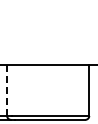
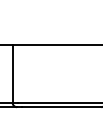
line: (7, 91) -> (13, 74), dashed -> solid

